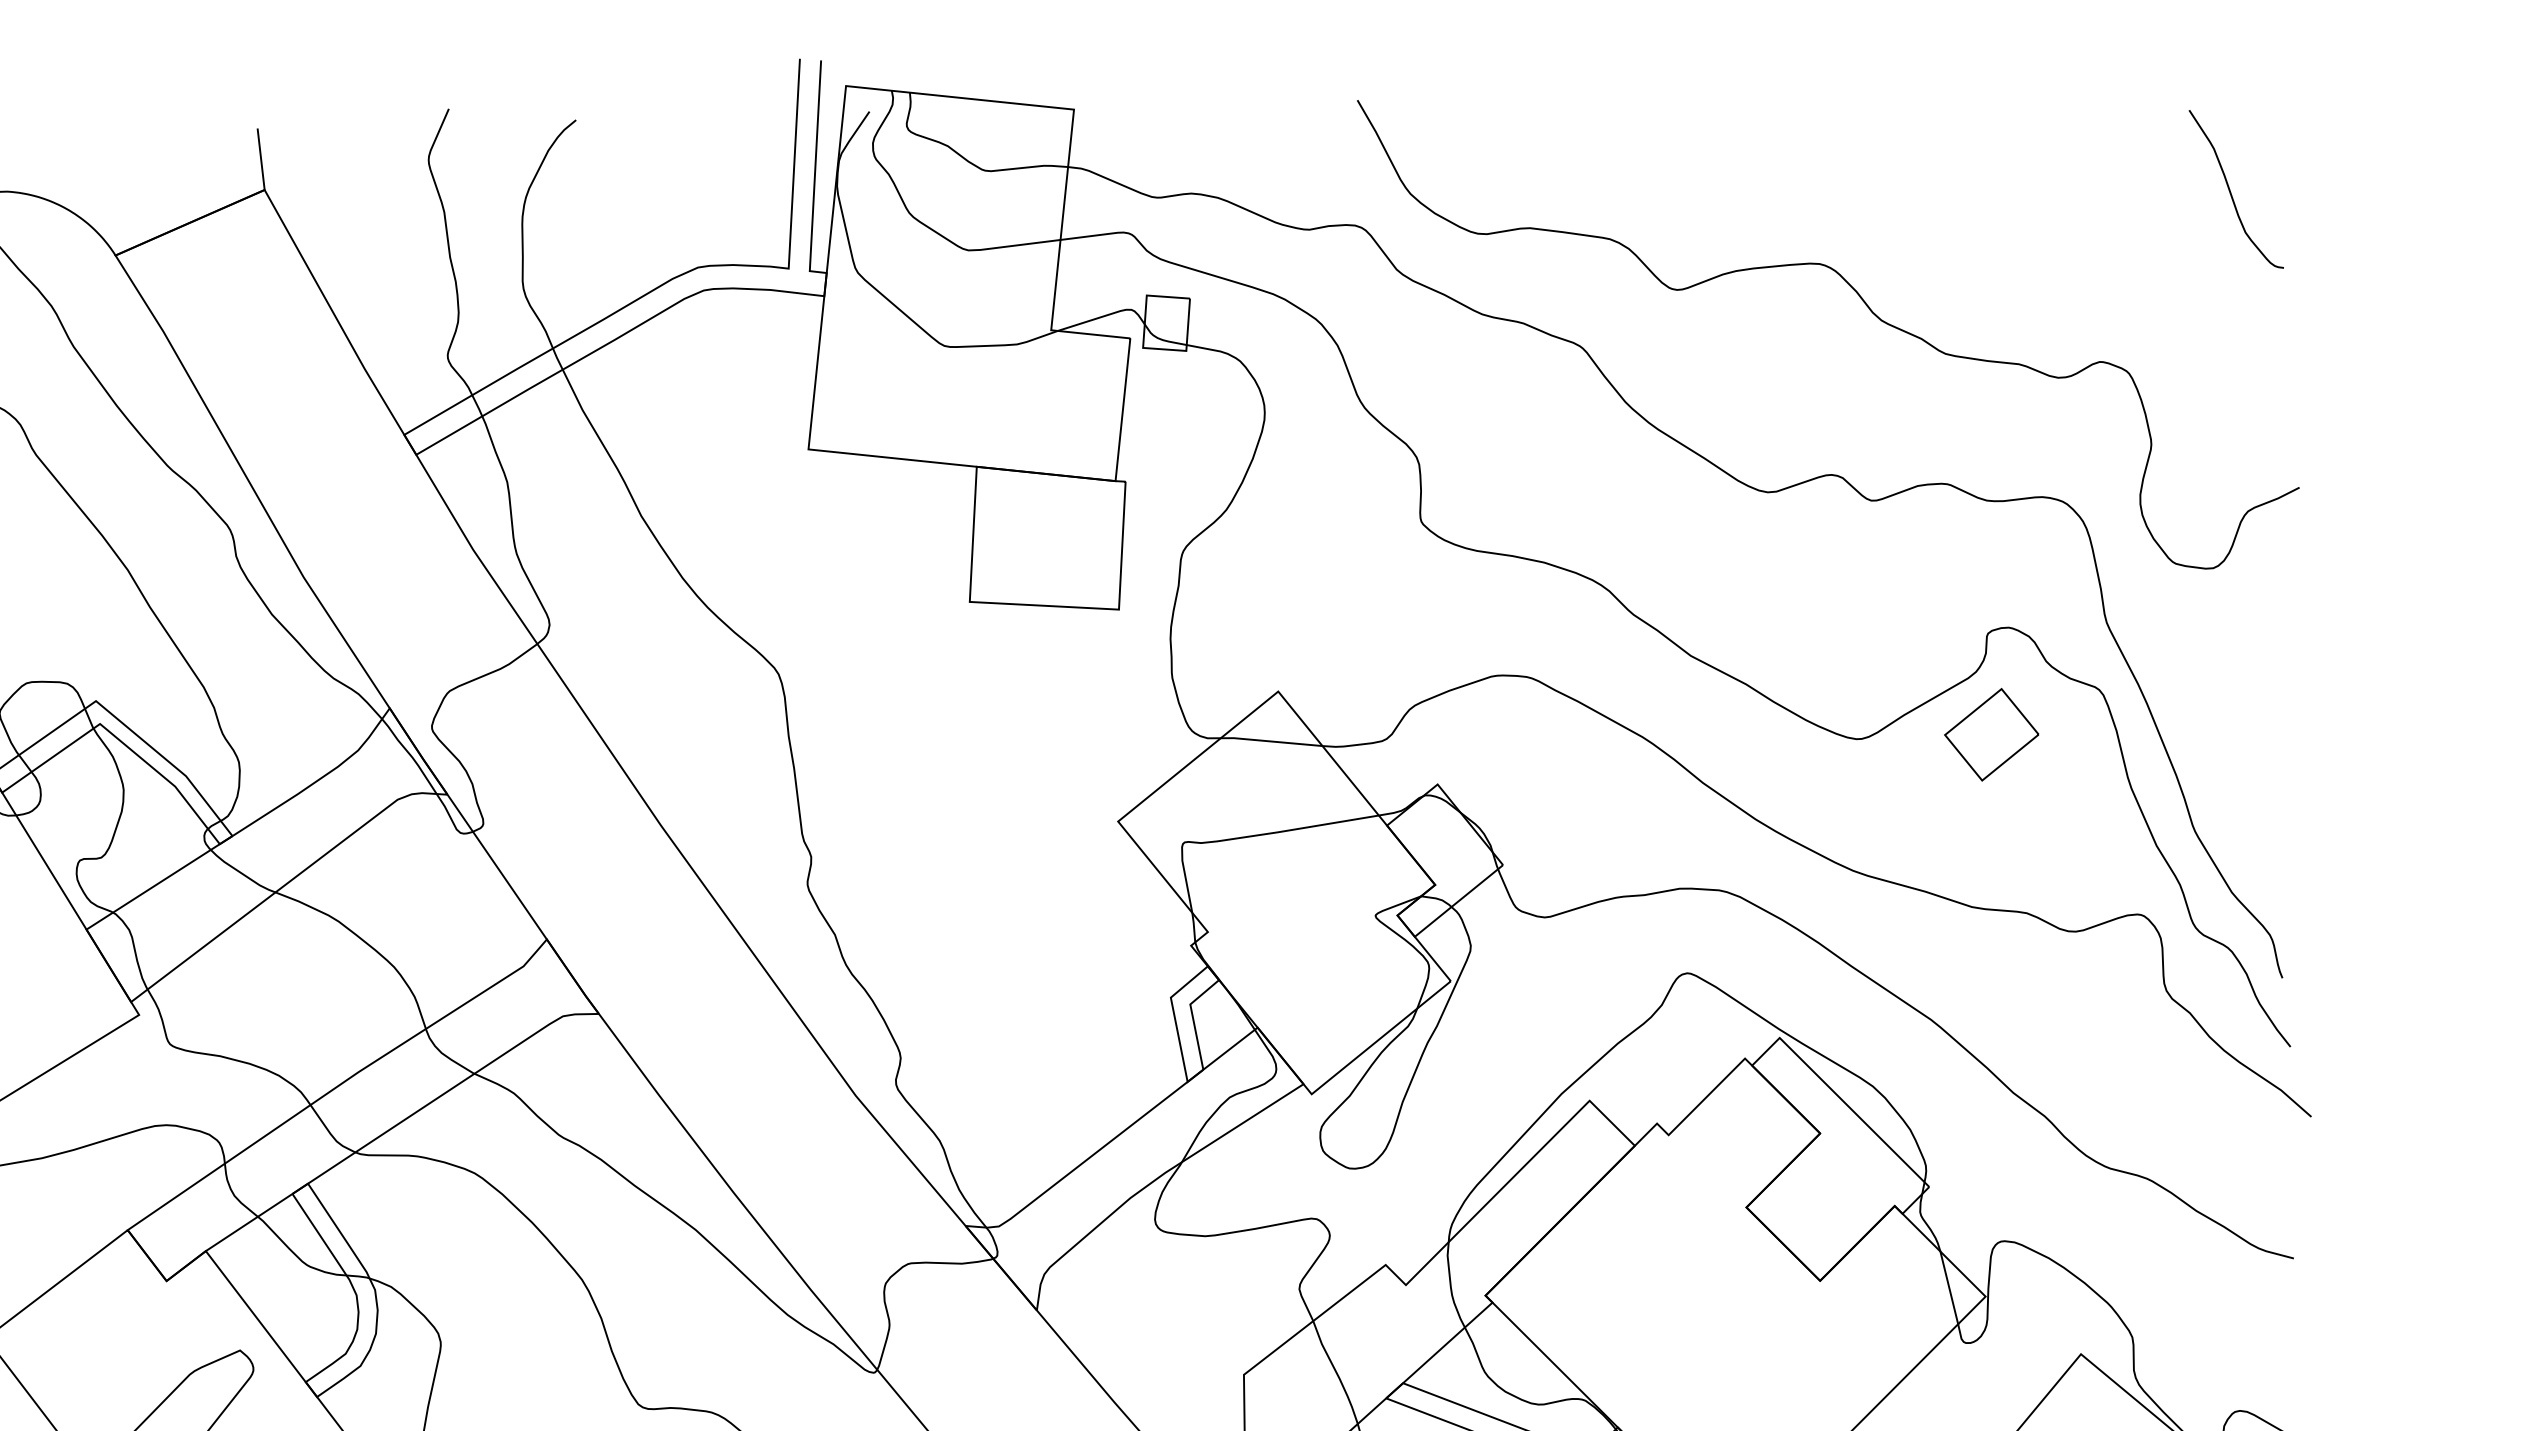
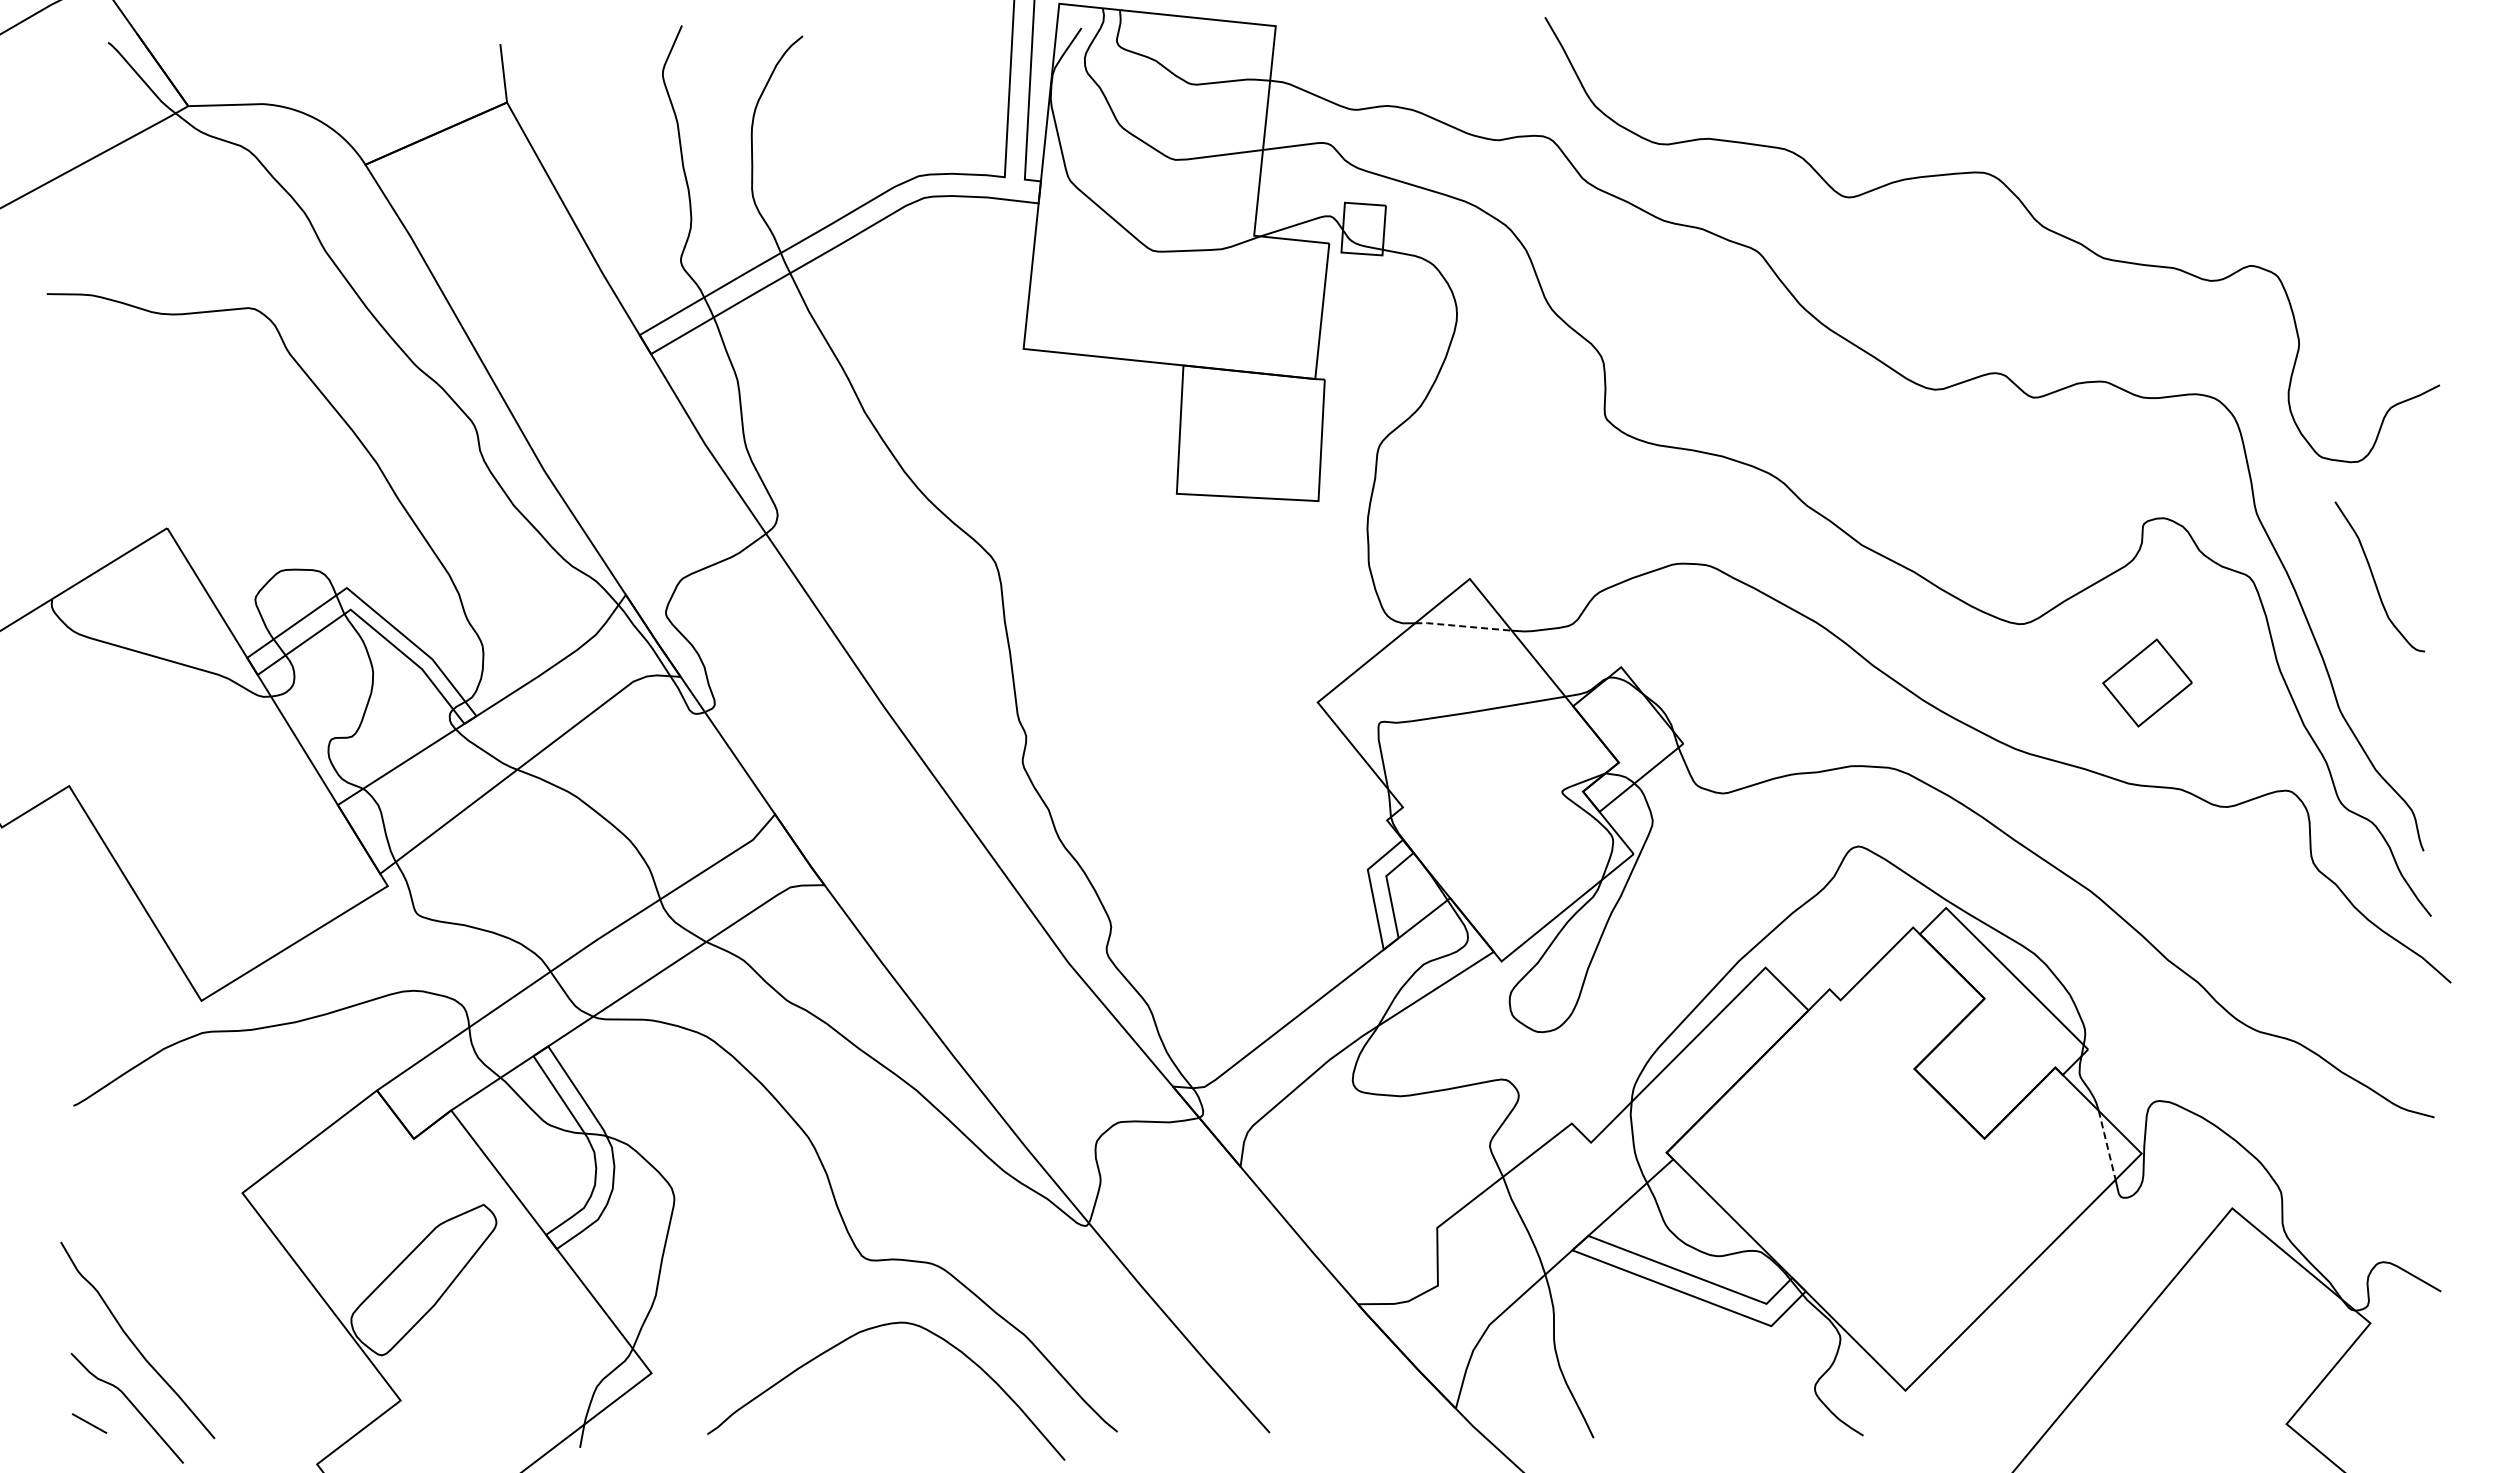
curve: (2230, 189) -> (2374, 577), moved
part: (1991, 734) -> (2147, 682), moved
line: (1271, 741) -> (1463, 626), solid -> dashed
line: (1949, 1288) -> (2107, 1145), solid -> dashed

